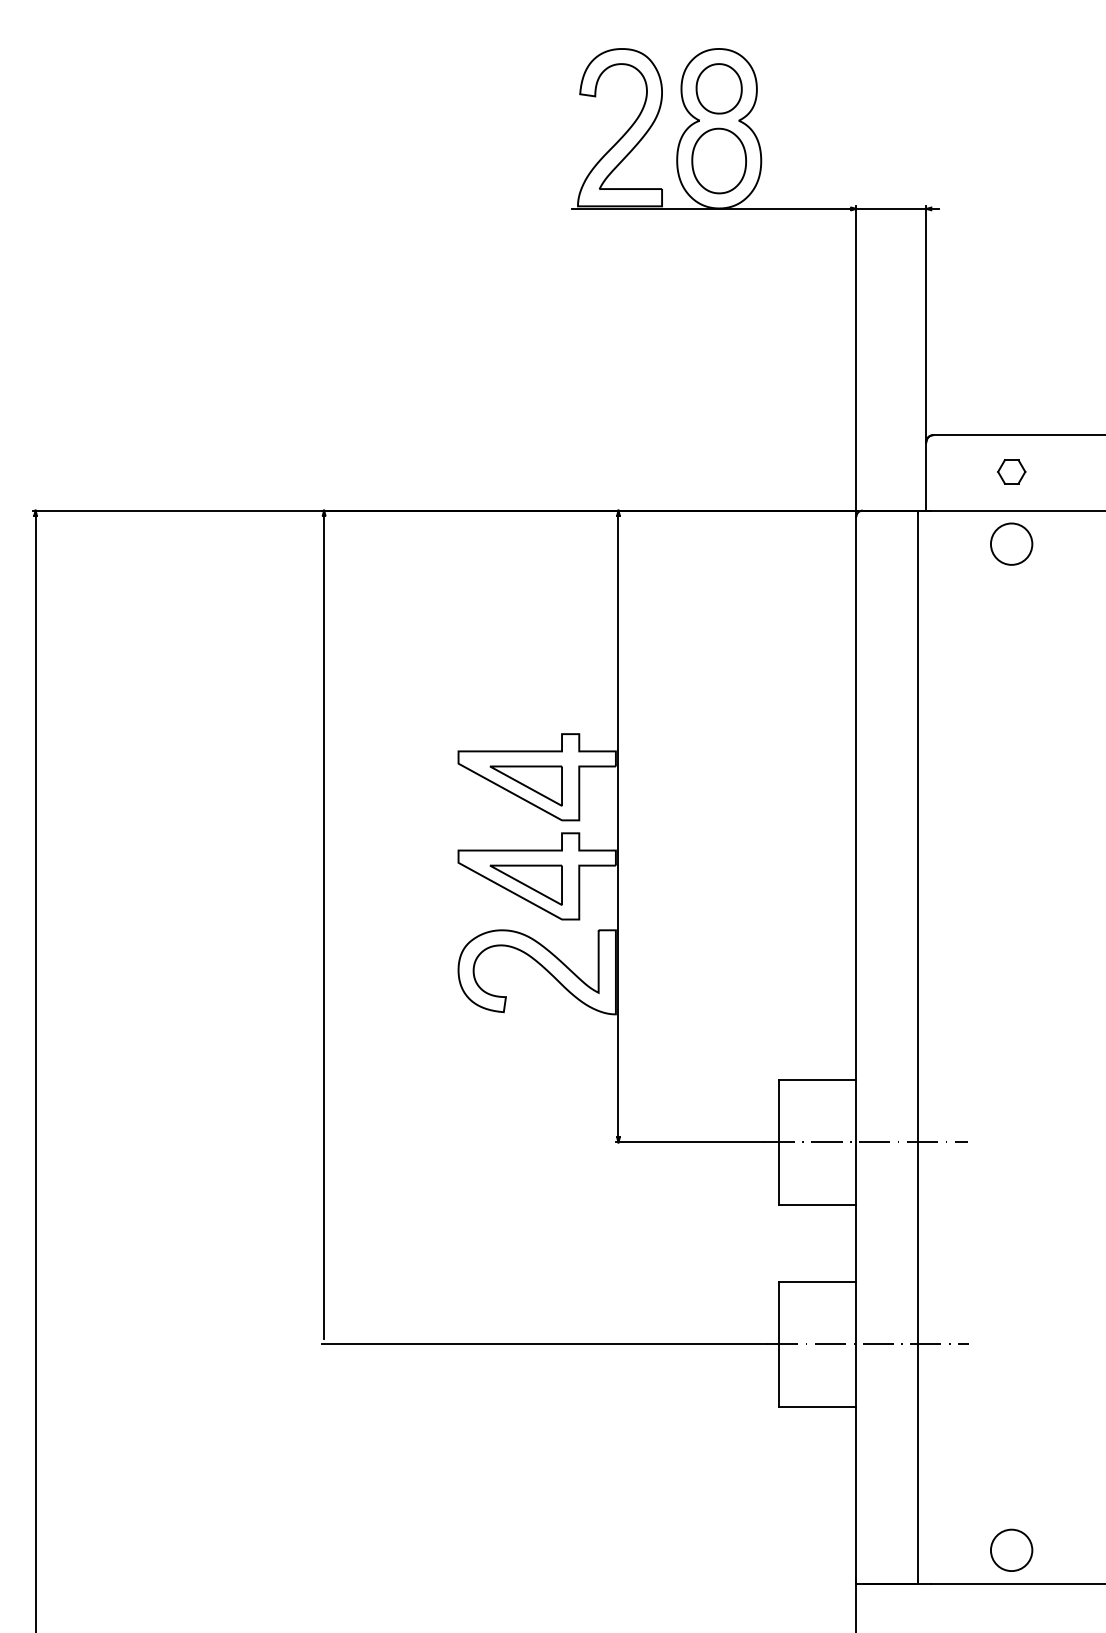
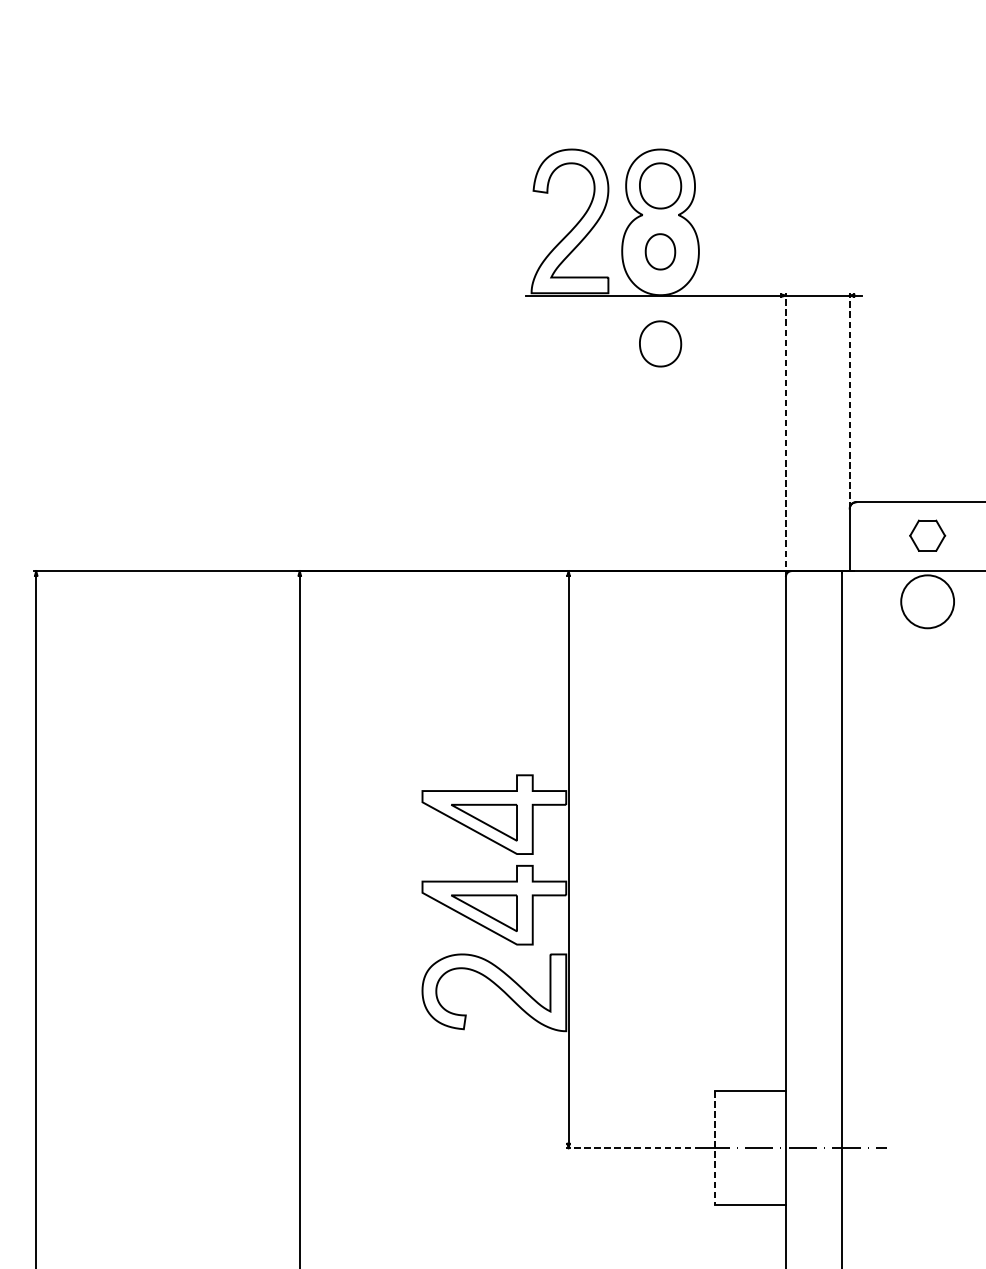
part: (718, 160) -> (659, 251), size x0.6
part: (718, 261) -> (659, 343), added
line: (926, 324) -> (849, 401), solid -> dashed
line: (856, 361) -> (785, 434), solid -> dashed
part: (1011, 471) -> (927, 535), size x1.4
circle: (1011, 543) -> (927, 601), size x1.4
line: (689, 1142) -> (633, 1148), solid -> dashed
line: (778, 1142) -> (714, 1148), solid -> dashed

